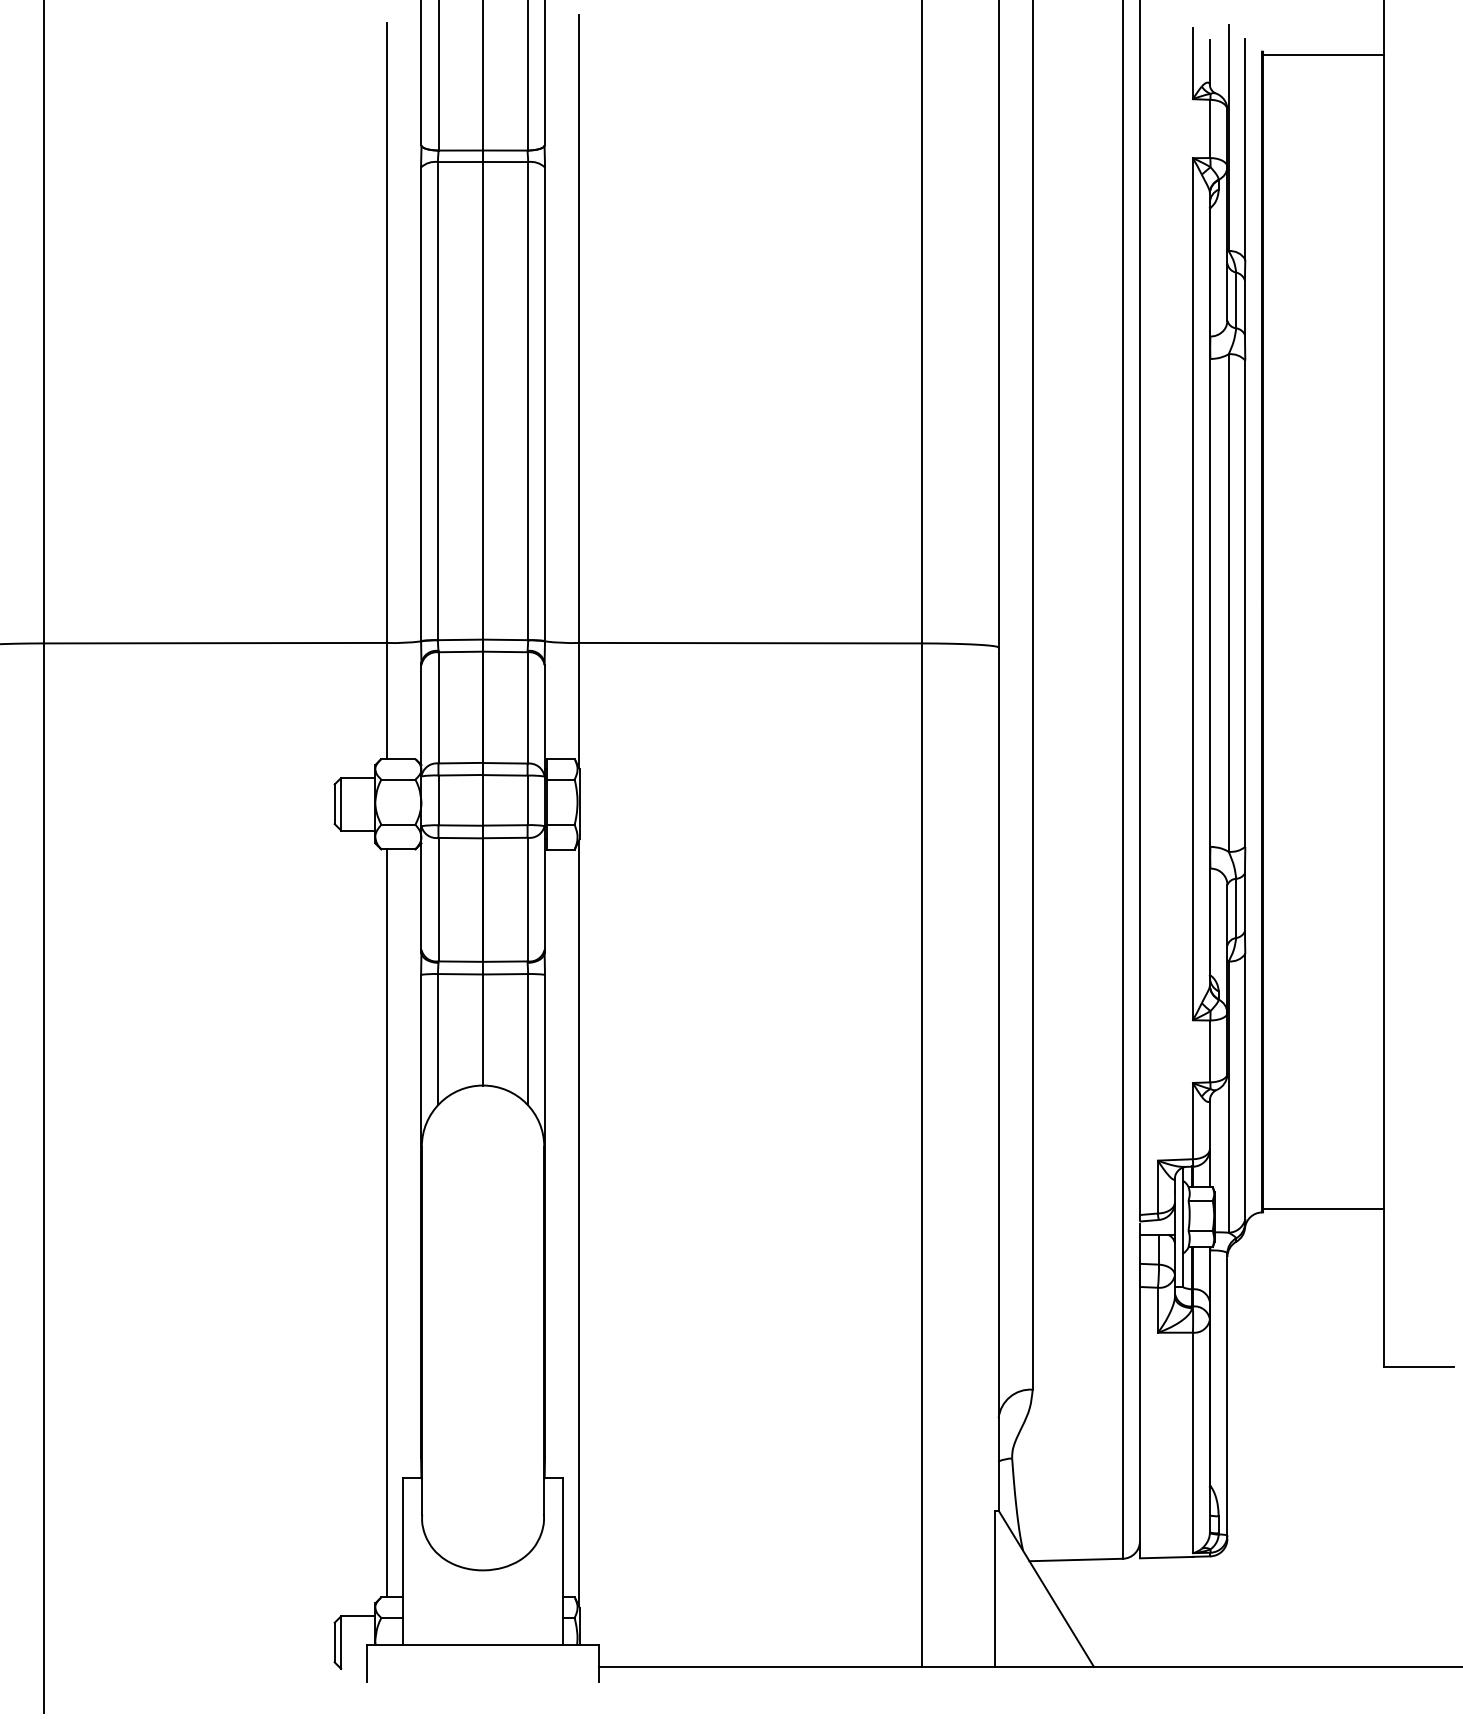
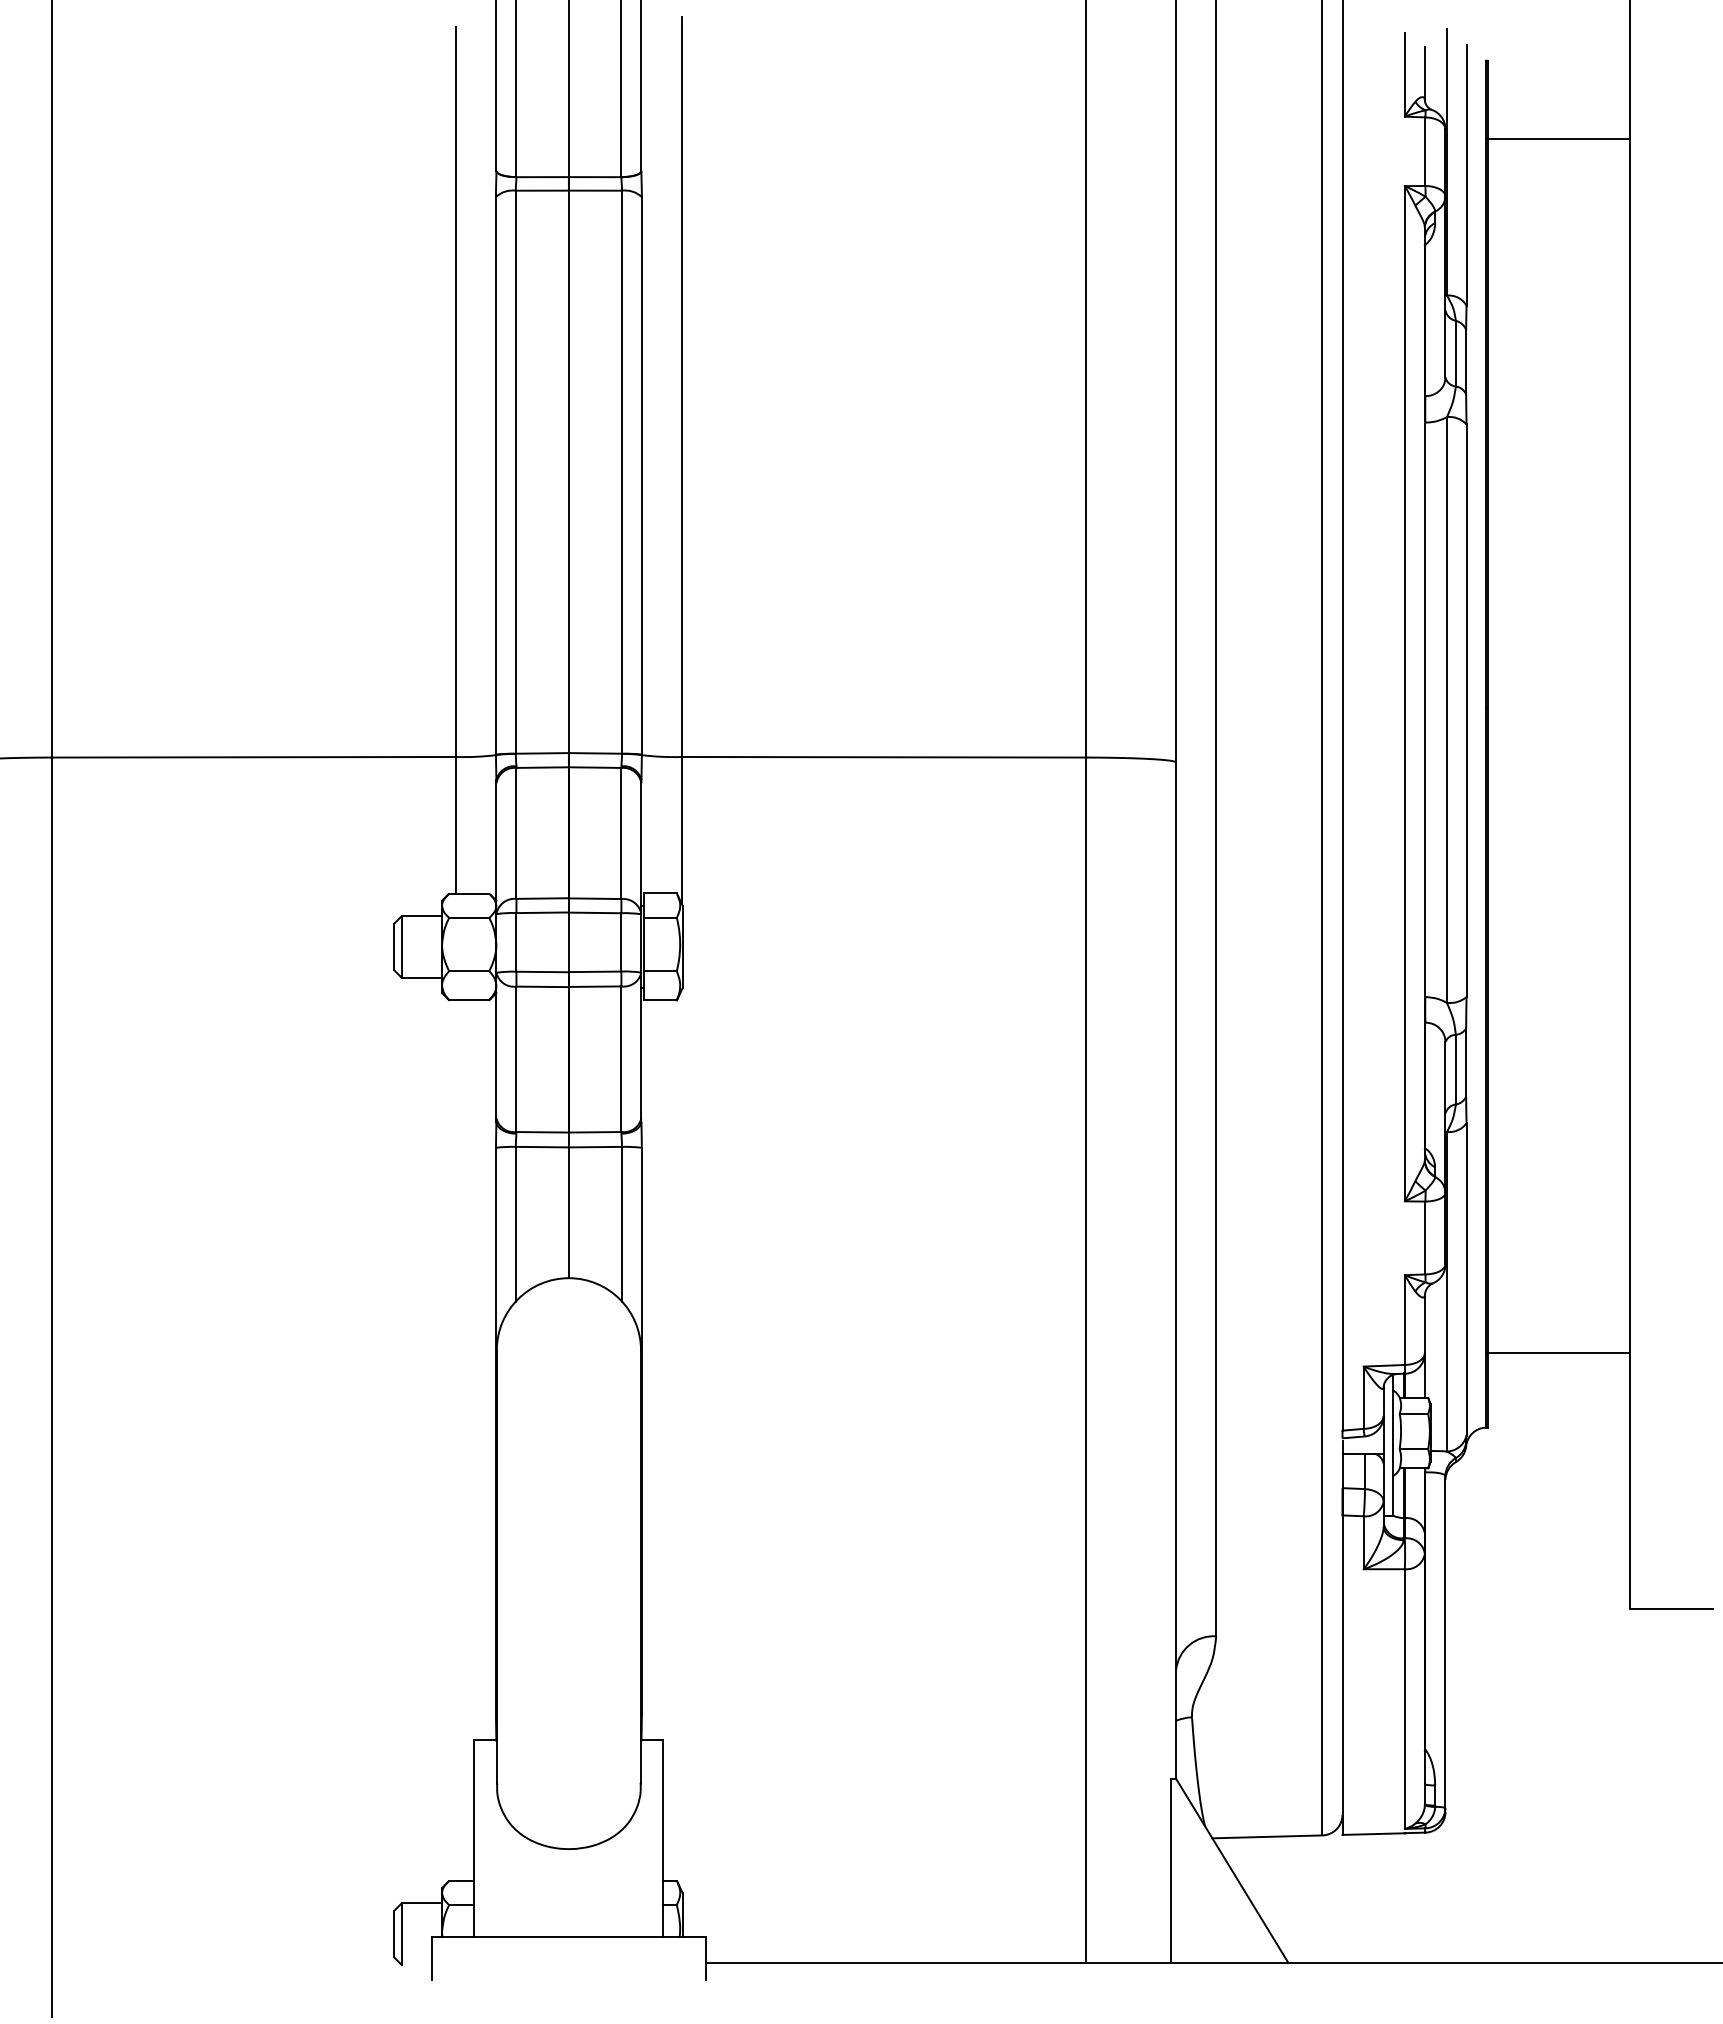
line: (1323, 54) -> (1558, 138), moved
line: (1323, 1208) -> (1558, 1352), moved
line: (387, 1223) -> (456, 1440), removed
line: (578, 1223) -> (681, 1440), removed

